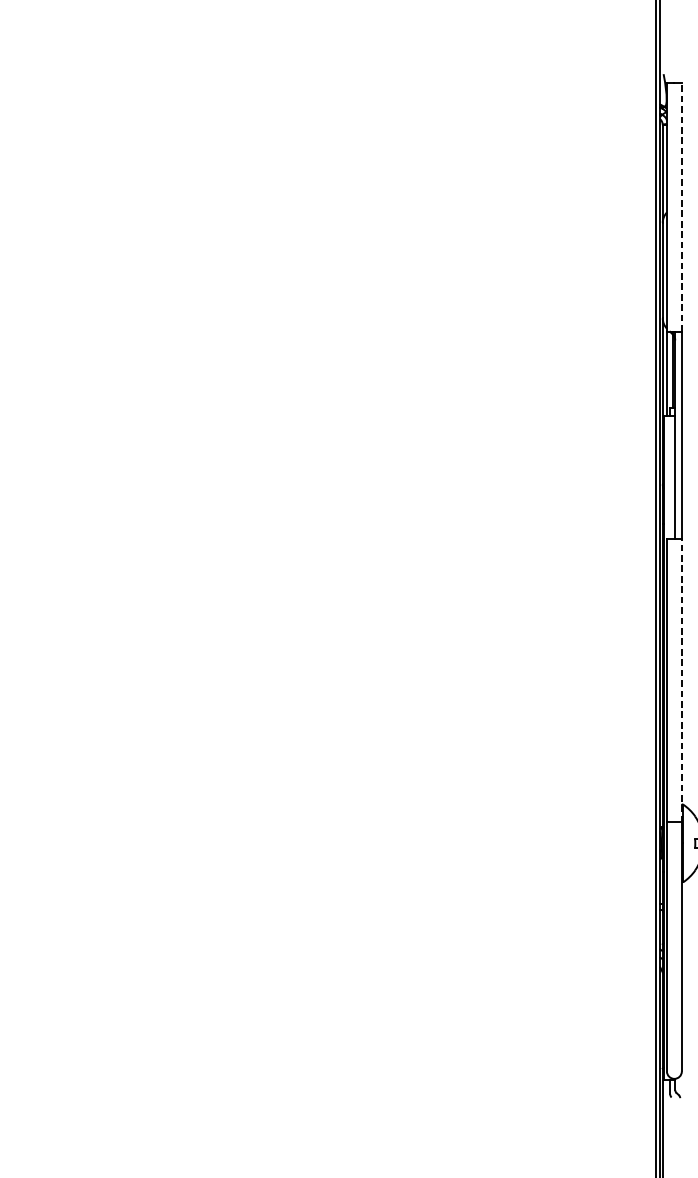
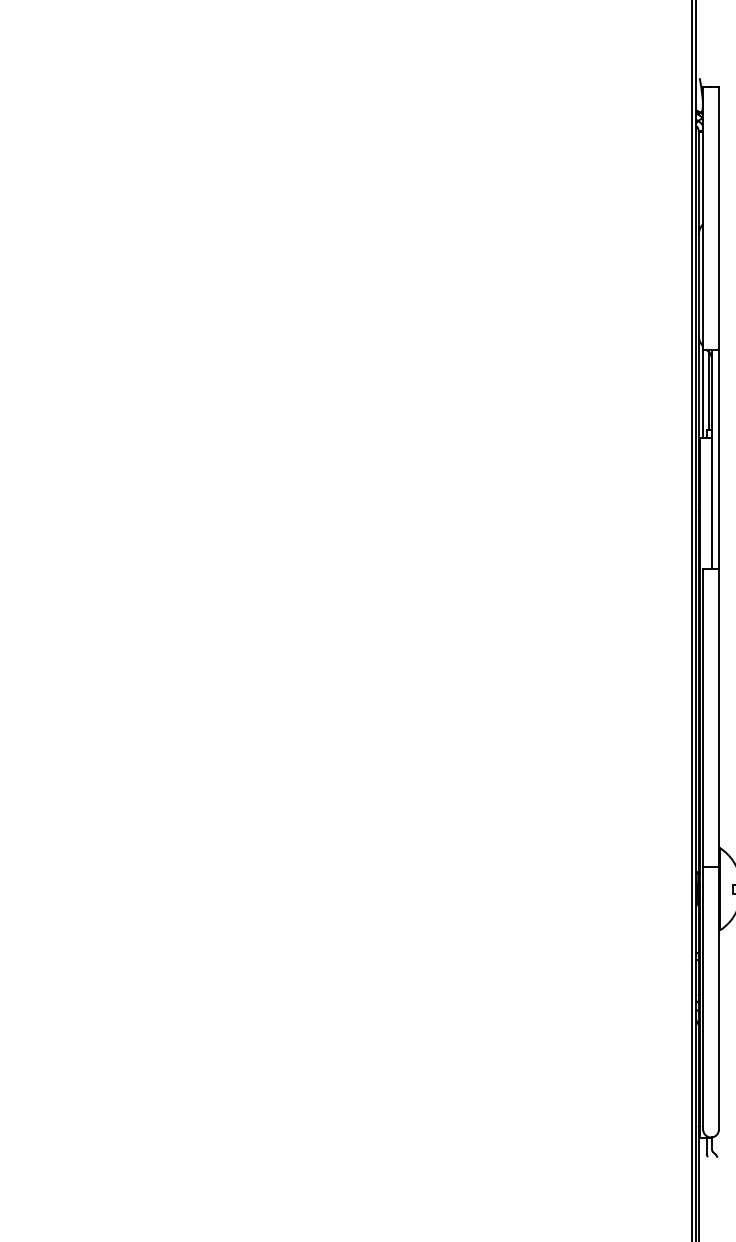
line: (681, 207) -> (718, 218), dashed -> solid
line: (681, 680) -> (718, 717), dashed -> solid

